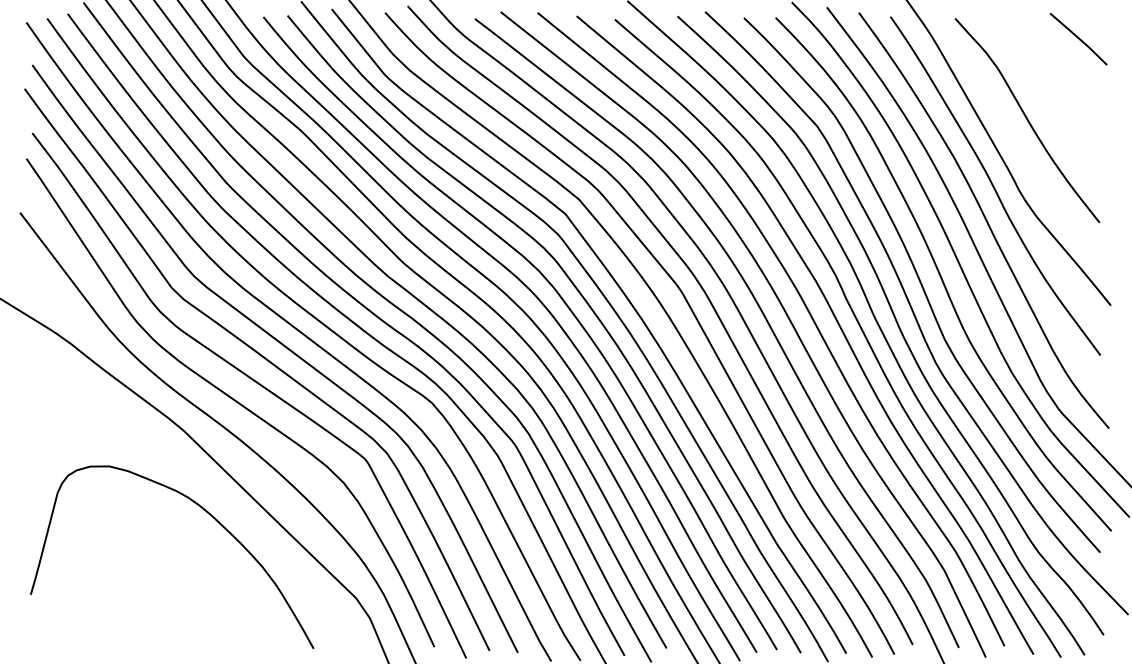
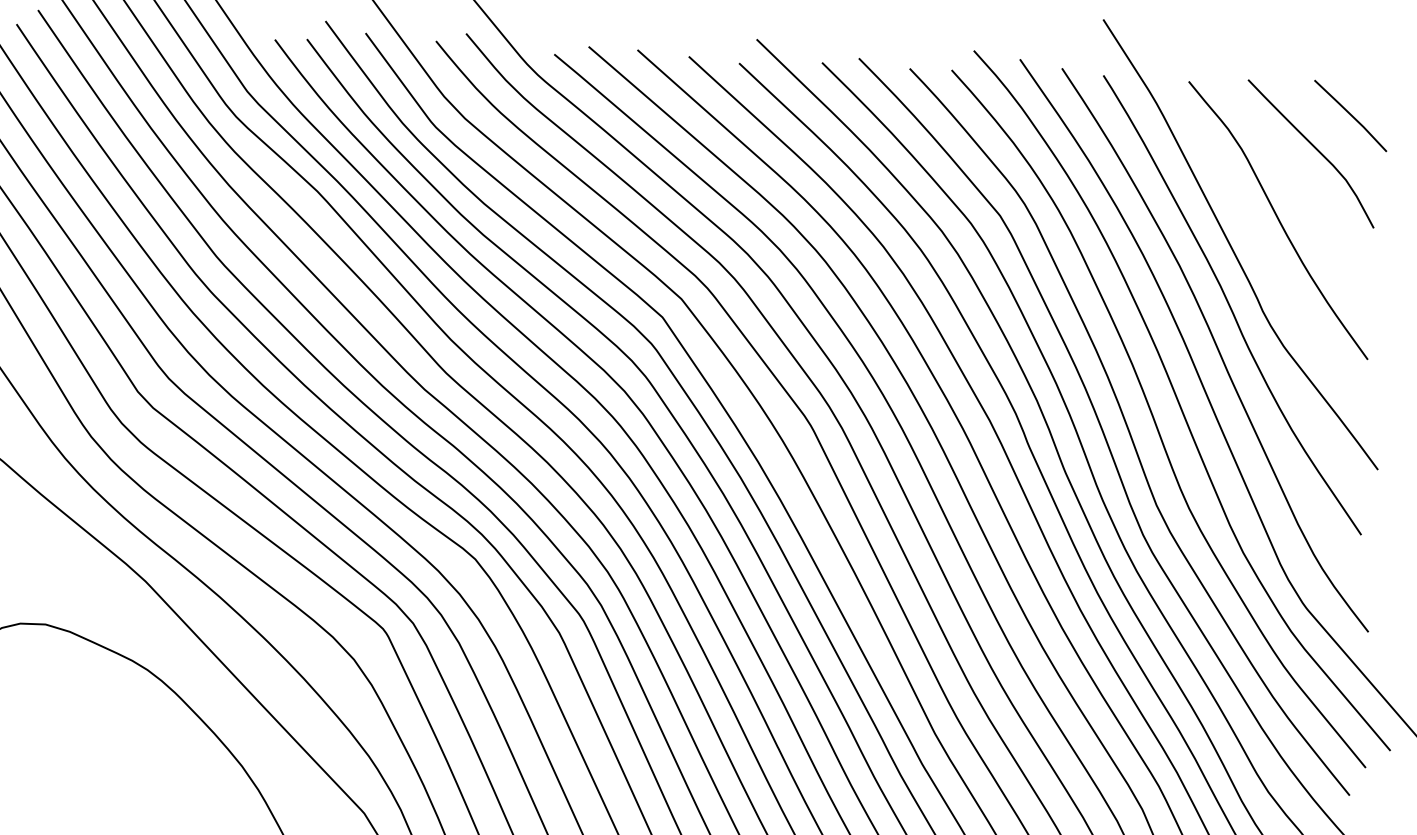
curve: (1052, 65) -> (1314, 149), added

